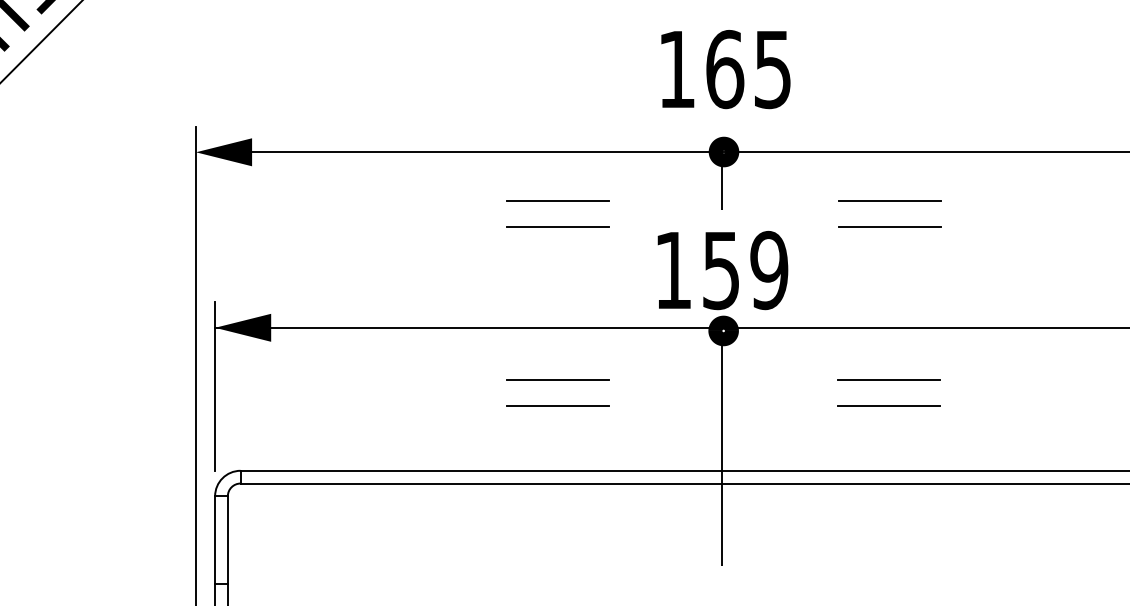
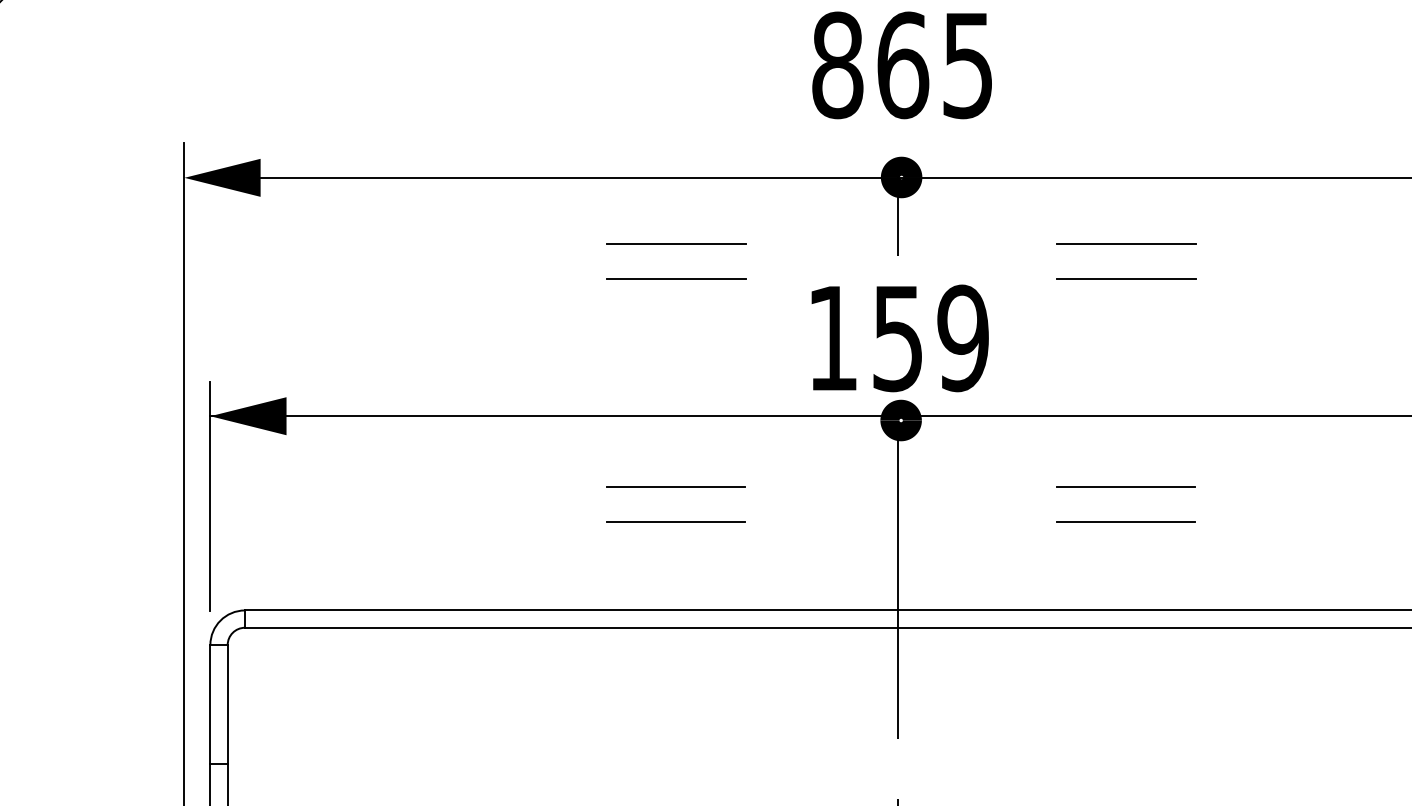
text: (676, 69) -> (837, 65), 165 -> 865

